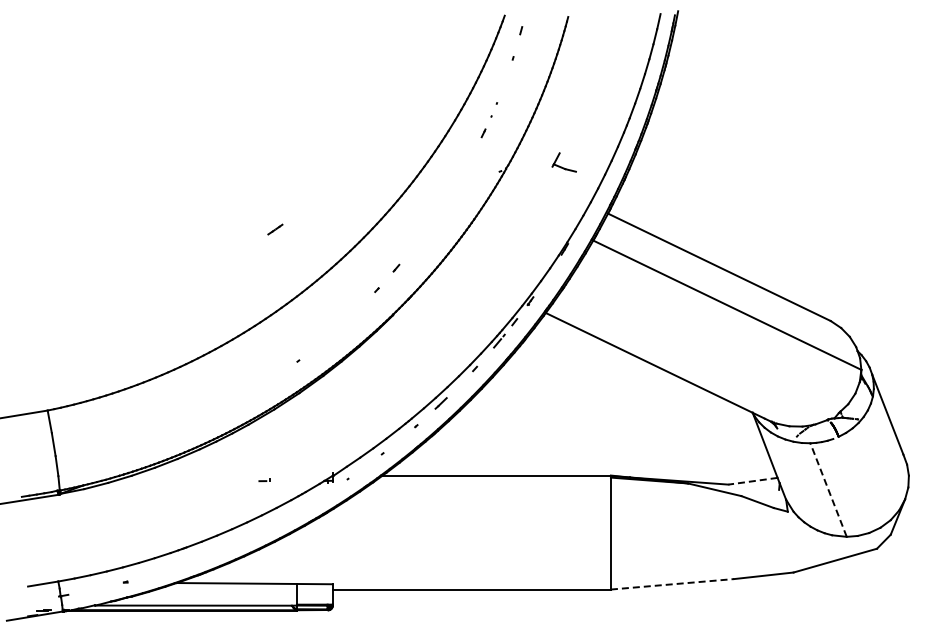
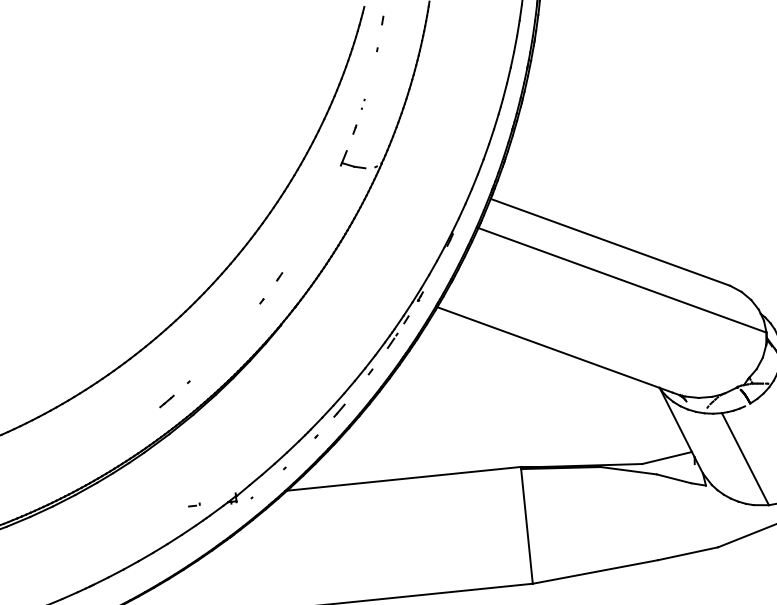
part: (493, 109) -> (362, 104), size x0.62
part: (563, 162) -> (351, 160), moved
line: (275, 229) -> (167, 401), moved
part: (264, 480) -> (194, 505), moved
line: (753, 481) -> (667, 458), dashed -> solid
line: (828, 489) -> (745, 458), dashed -> solid
line: (672, 584) -> (595, 572), dashed -> solid

